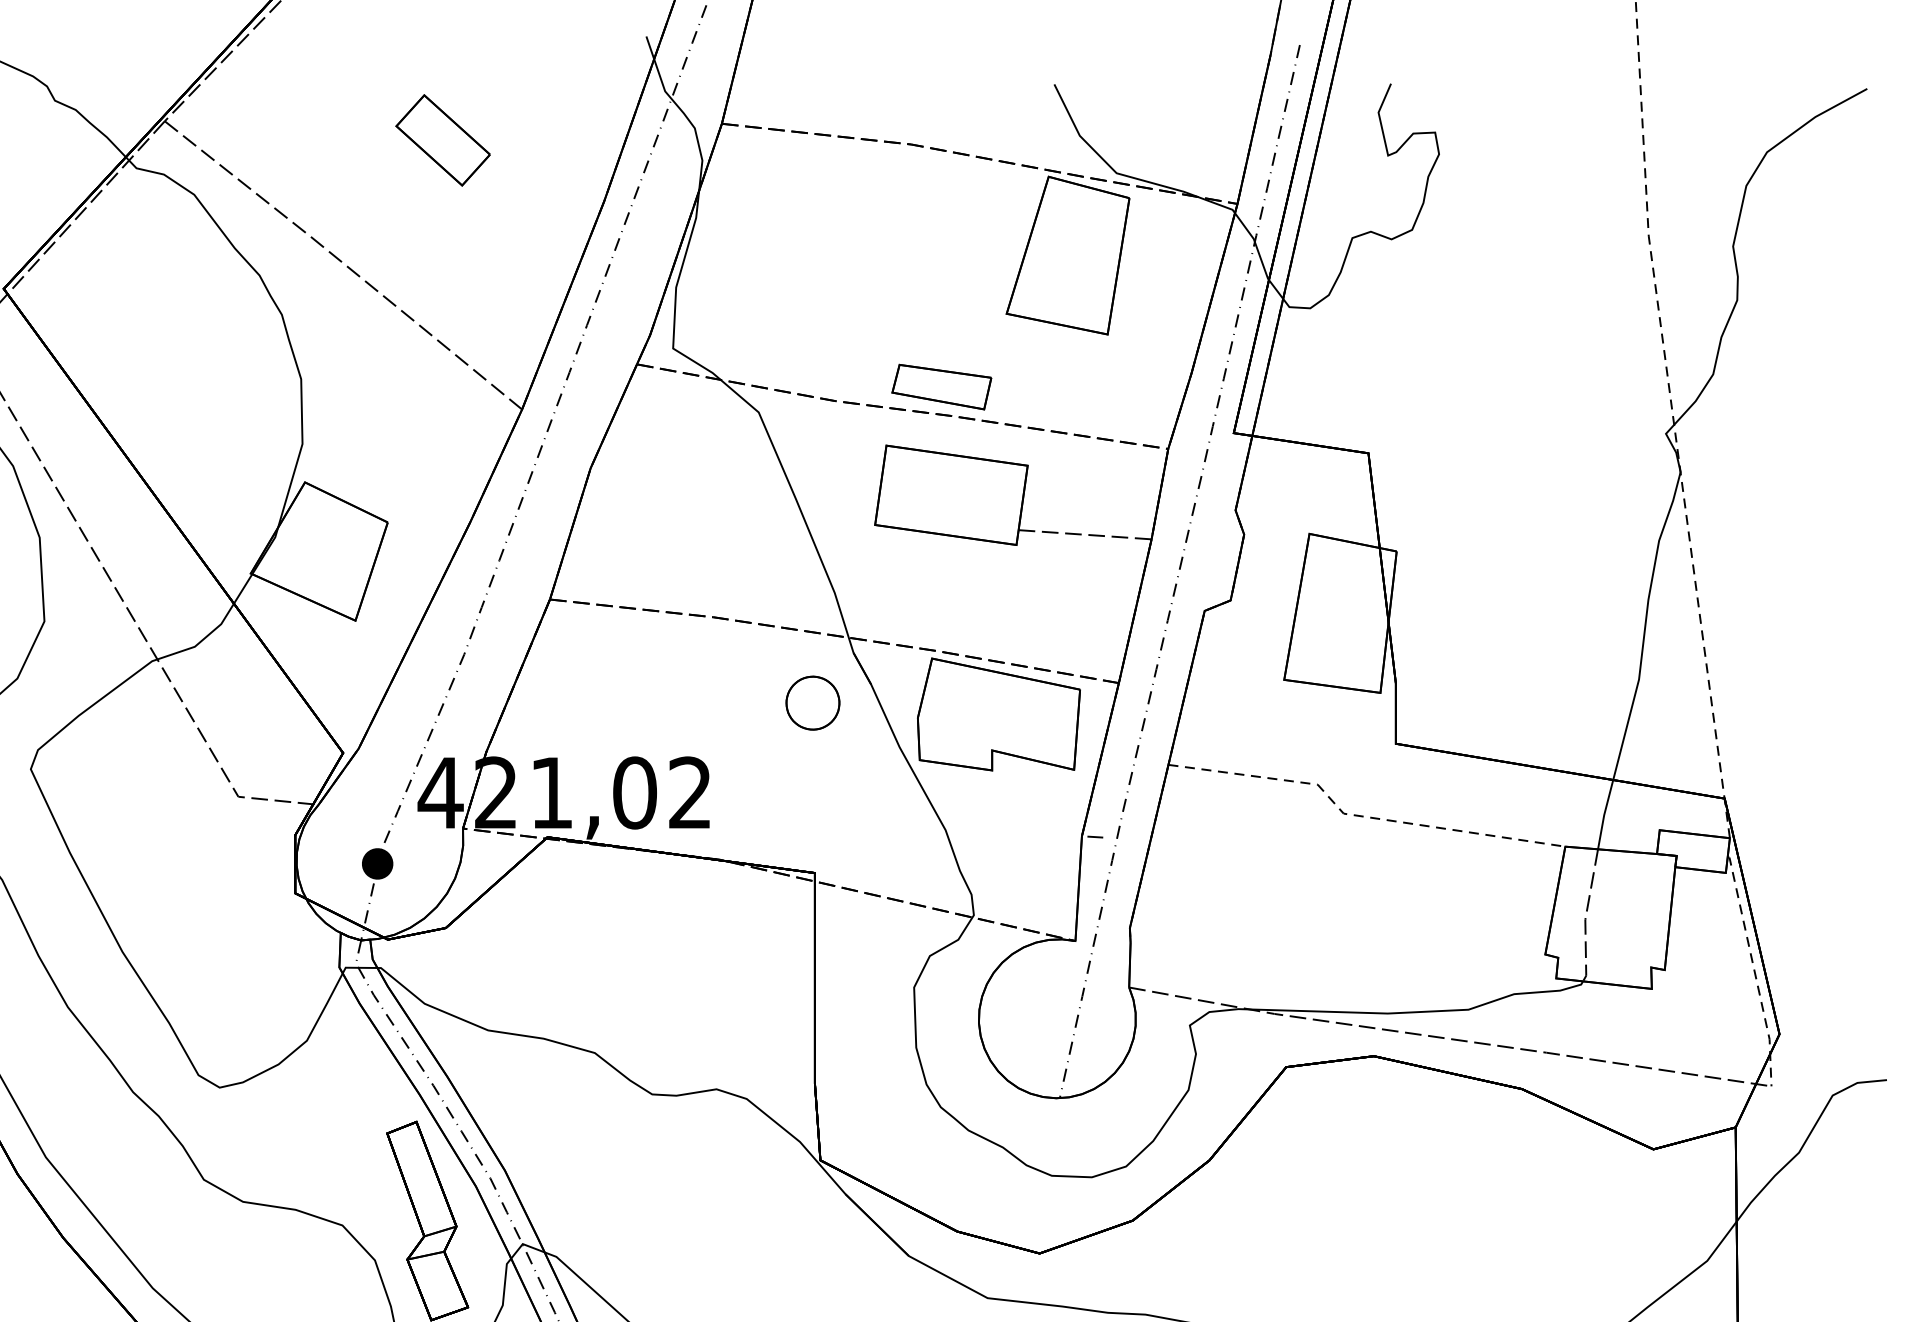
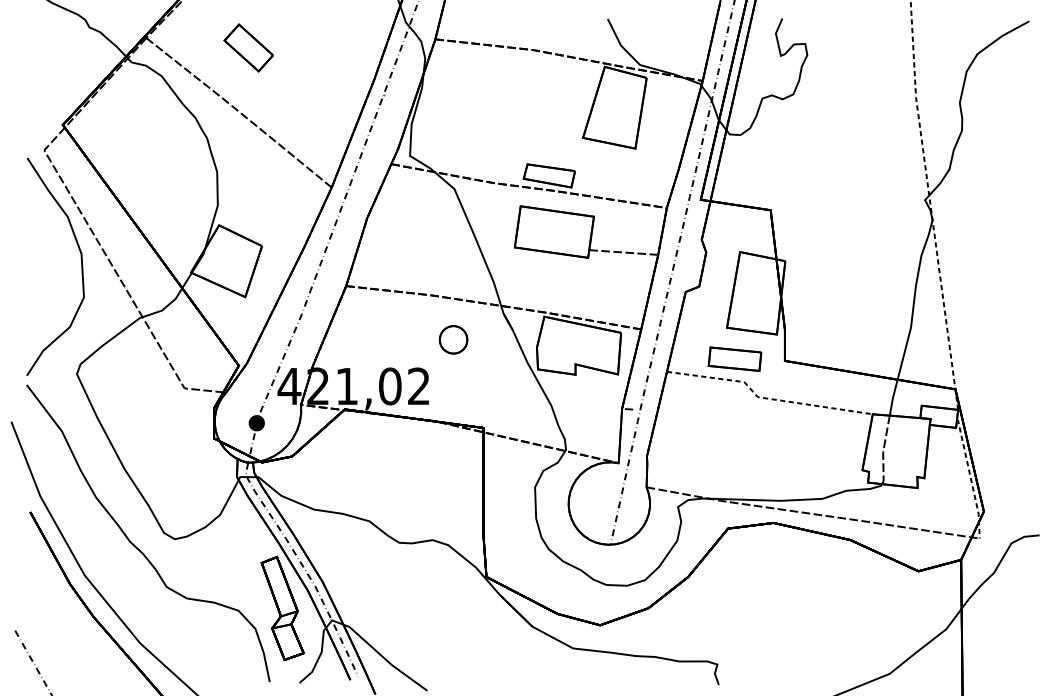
part: (442, 139) -> (248, 47), moved
part: (812, 702) -> (453, 339), moved
part: (1298, 739) -> (734, 358), added

